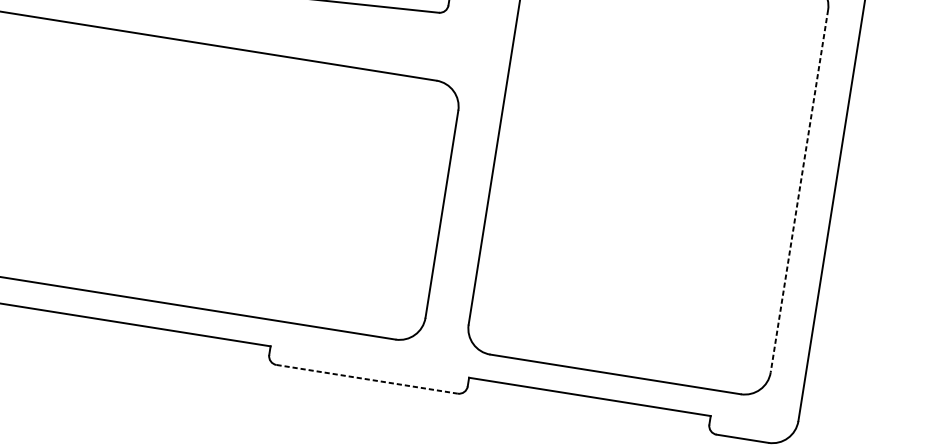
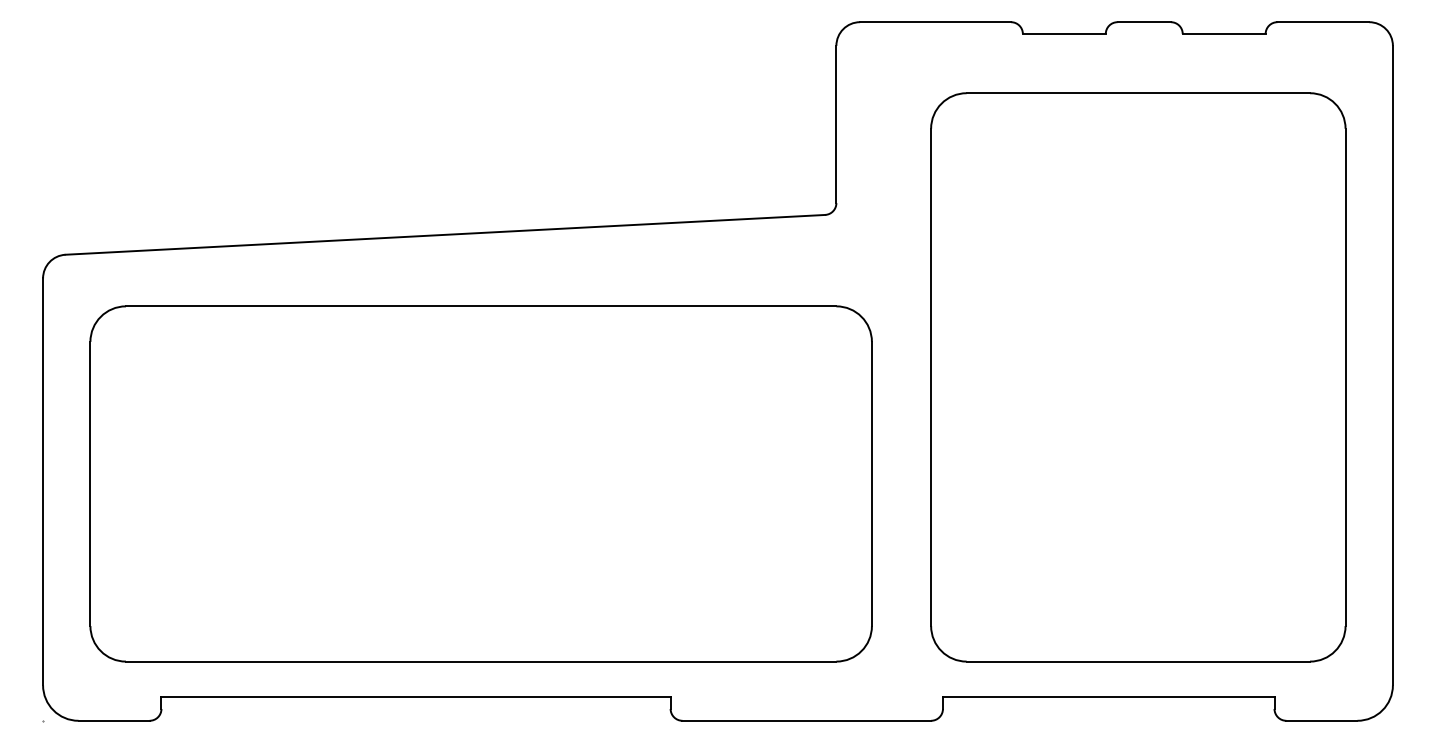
line: (799, 191) -> (1345, 377), dashed -> solid
line: (367, 379) -> (807, 720), dashed -> solid

